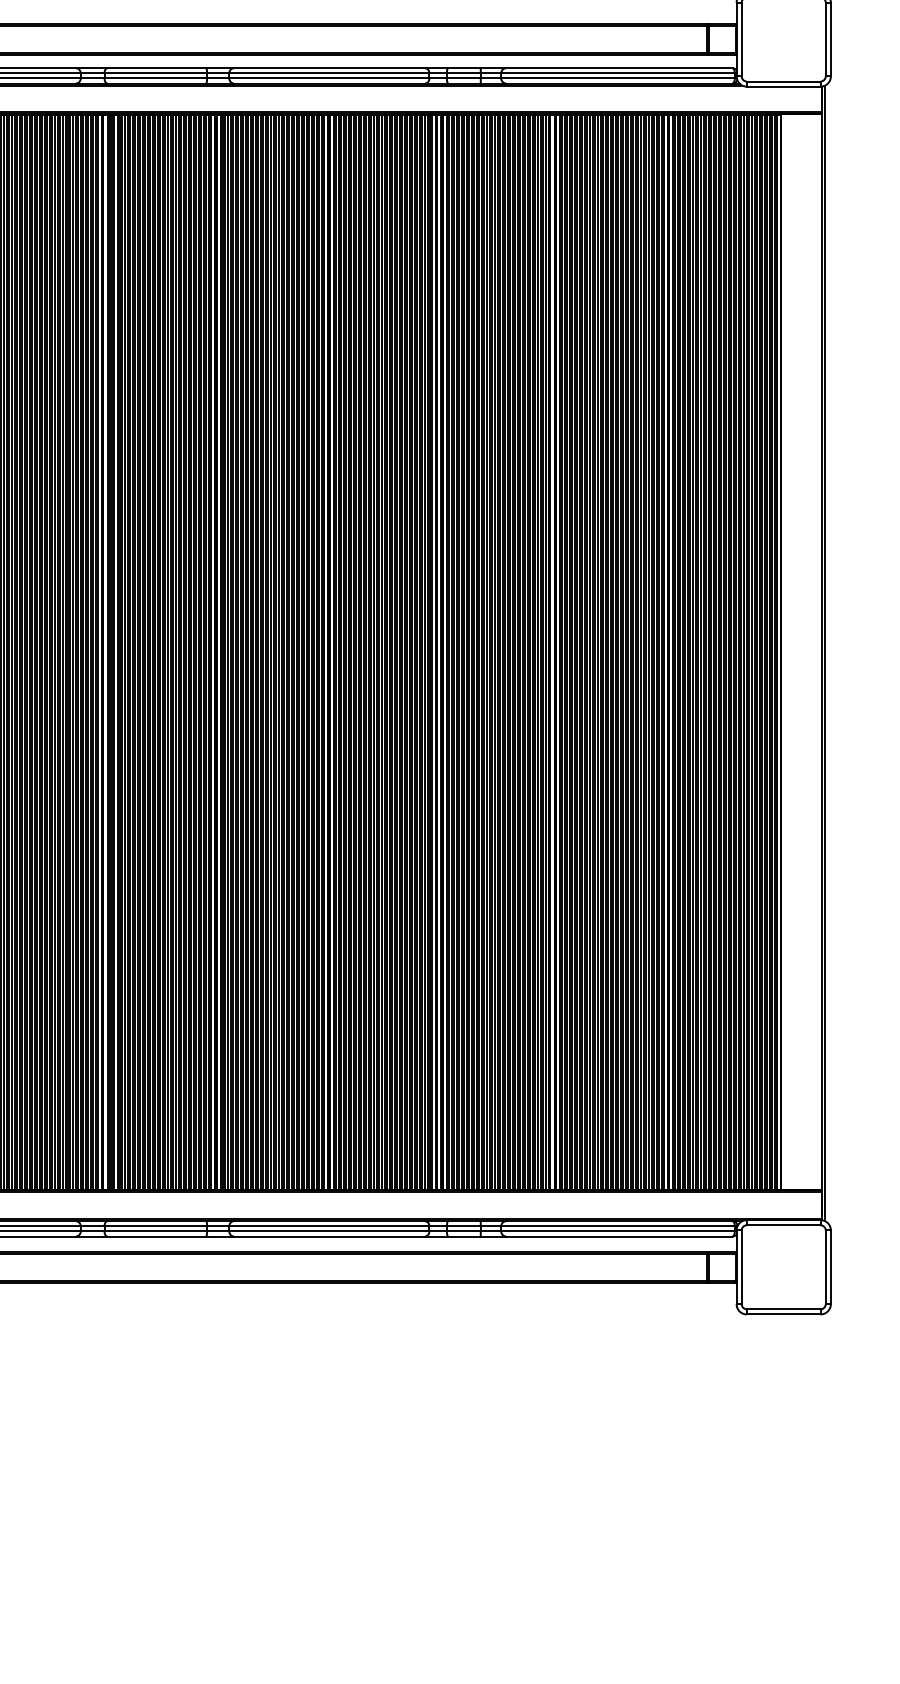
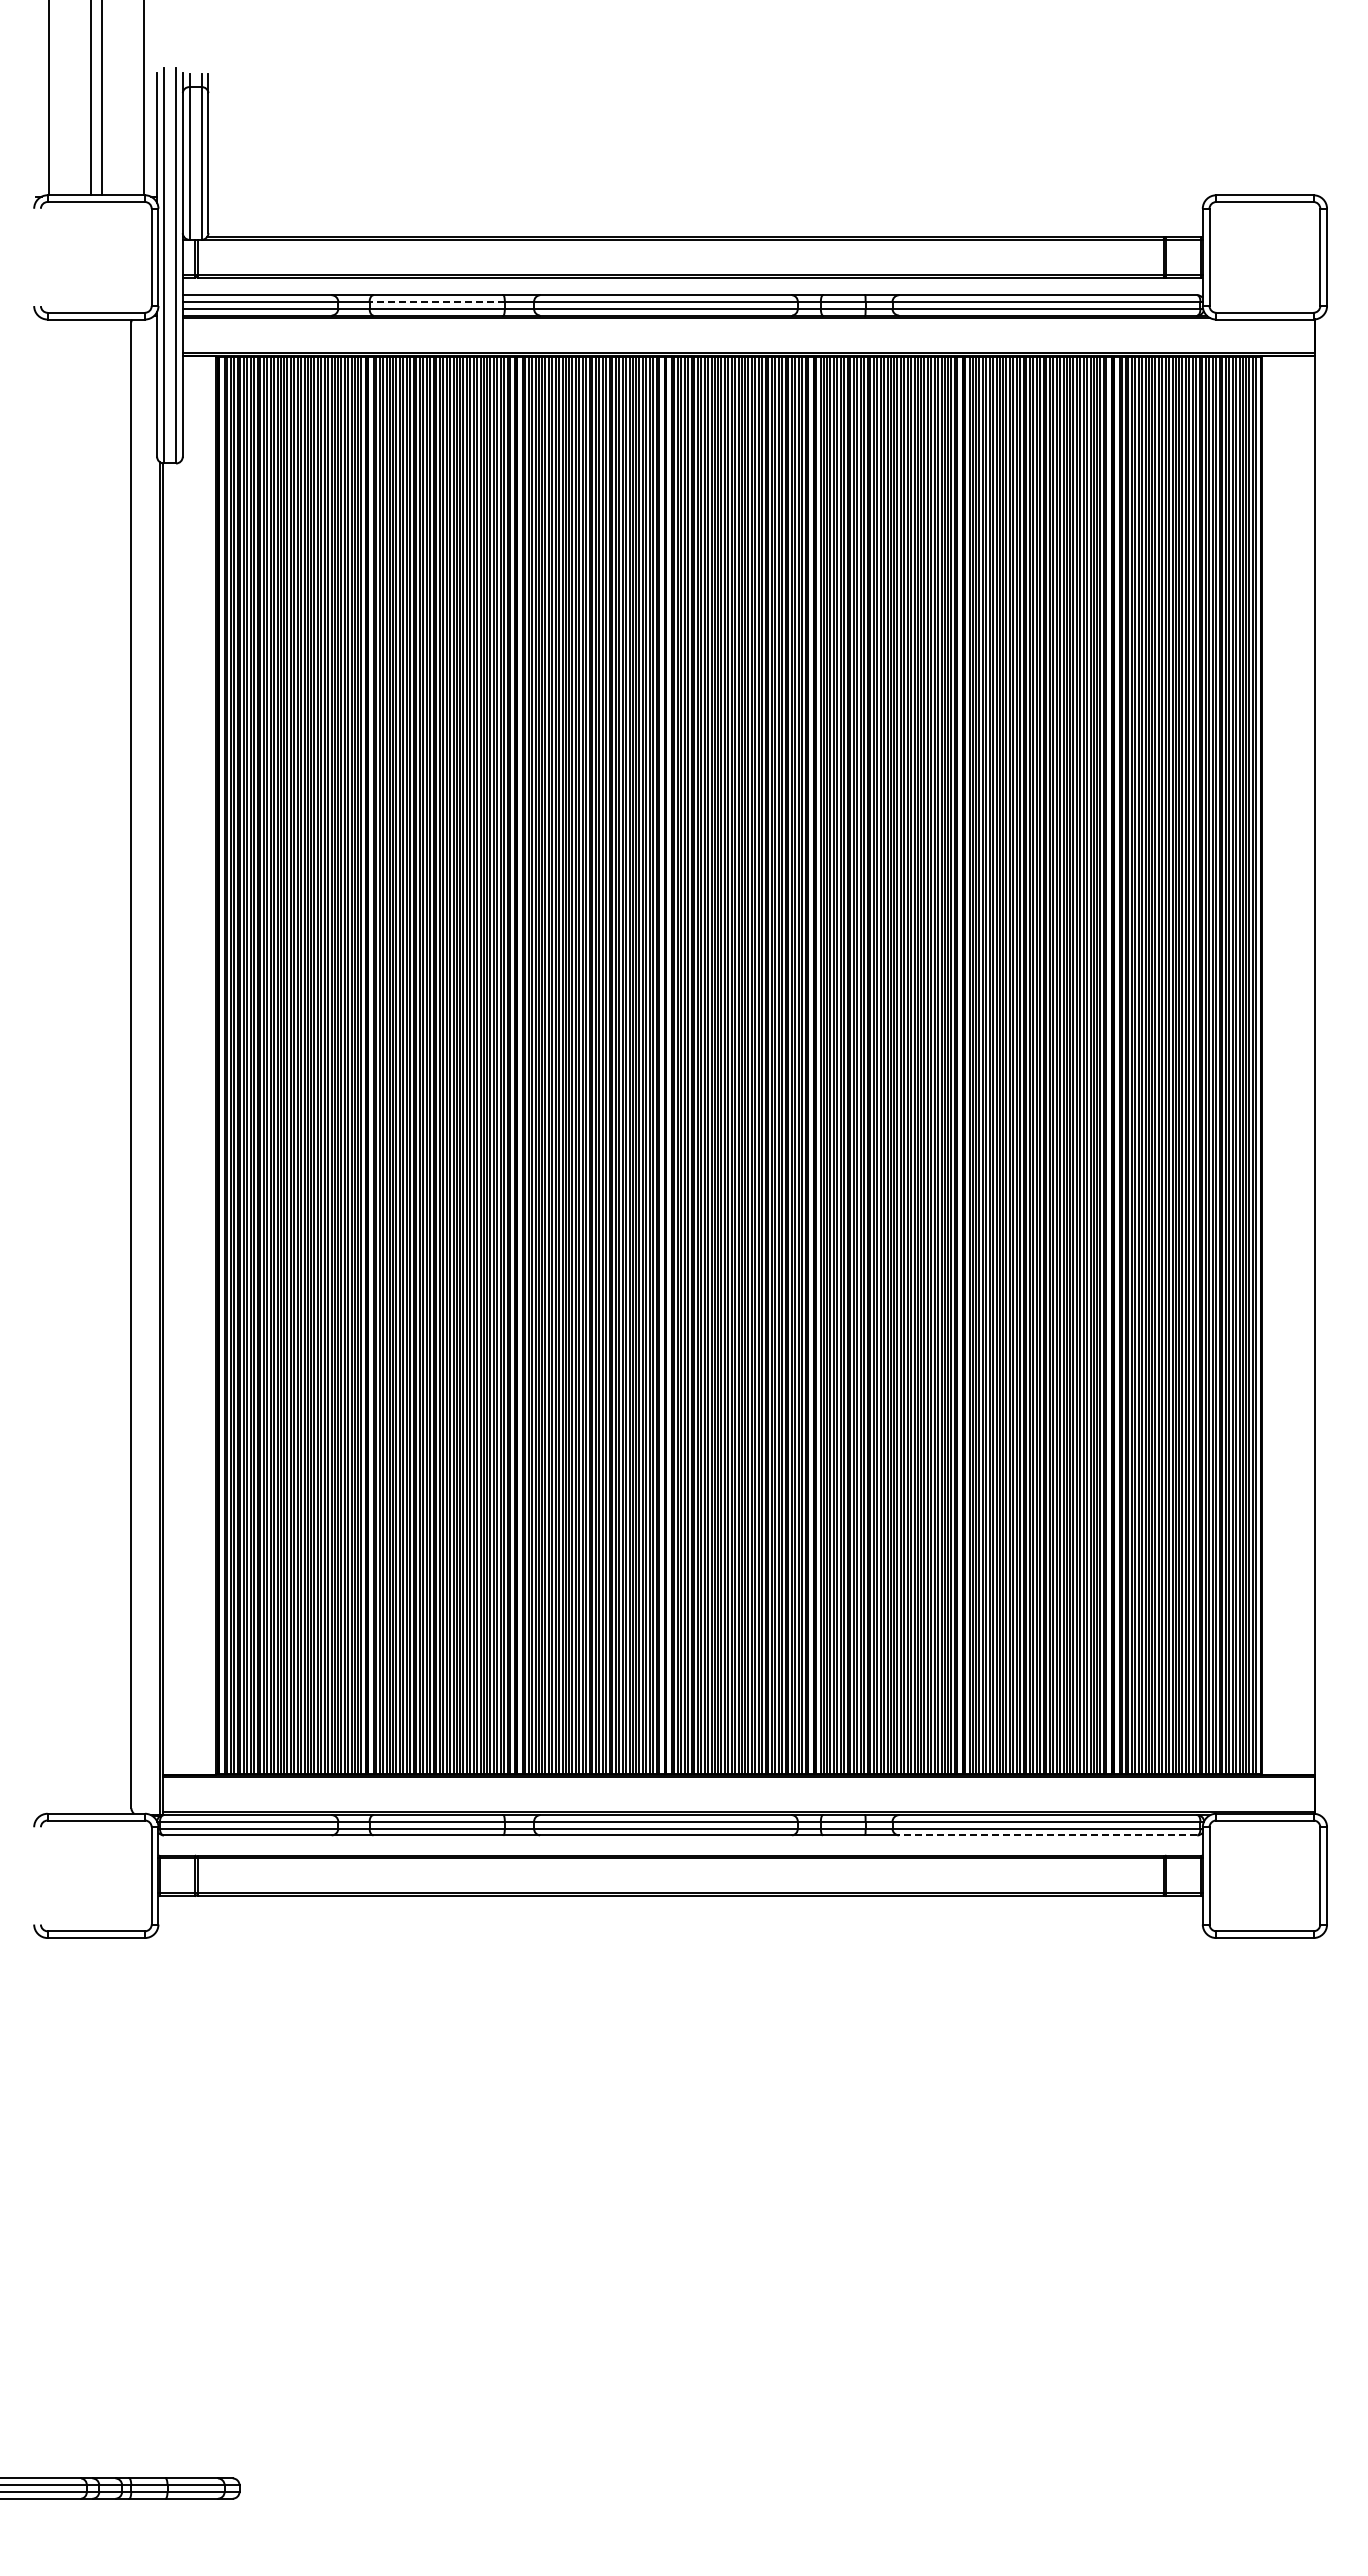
line: (156, 73) -> (437, 302), solid -> dashed
line: (825, 653) -> (1319, 1066), removed
line: (618, 1236) -> (1047, 1835), solid -> dashed

